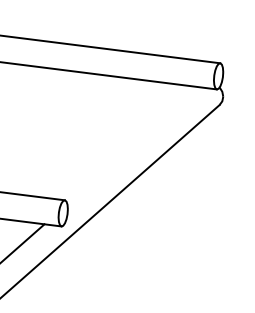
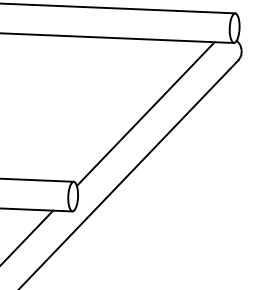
line: (133, 145) -> (145, 113), added

